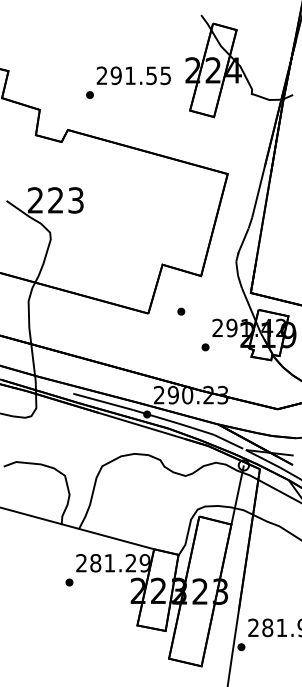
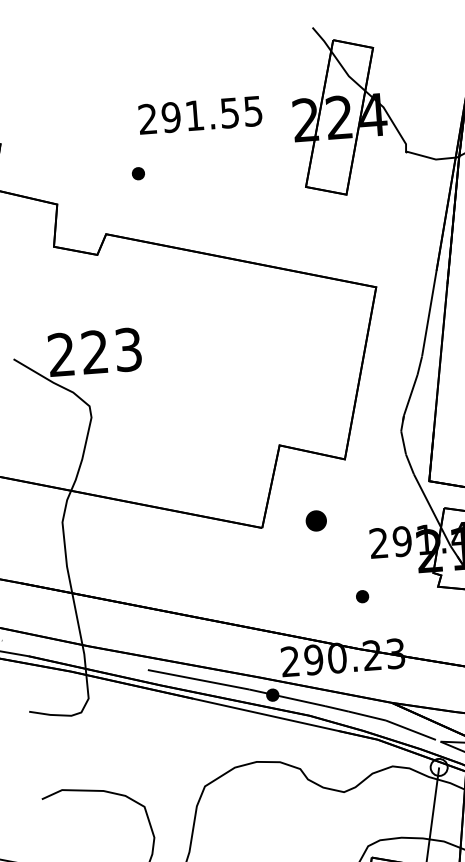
text: (133, 75) -> (199, 114), moved
part: (181, 311) -> (316, 520), size x1.6
part: (205, 347) -> (362, 596), moved

